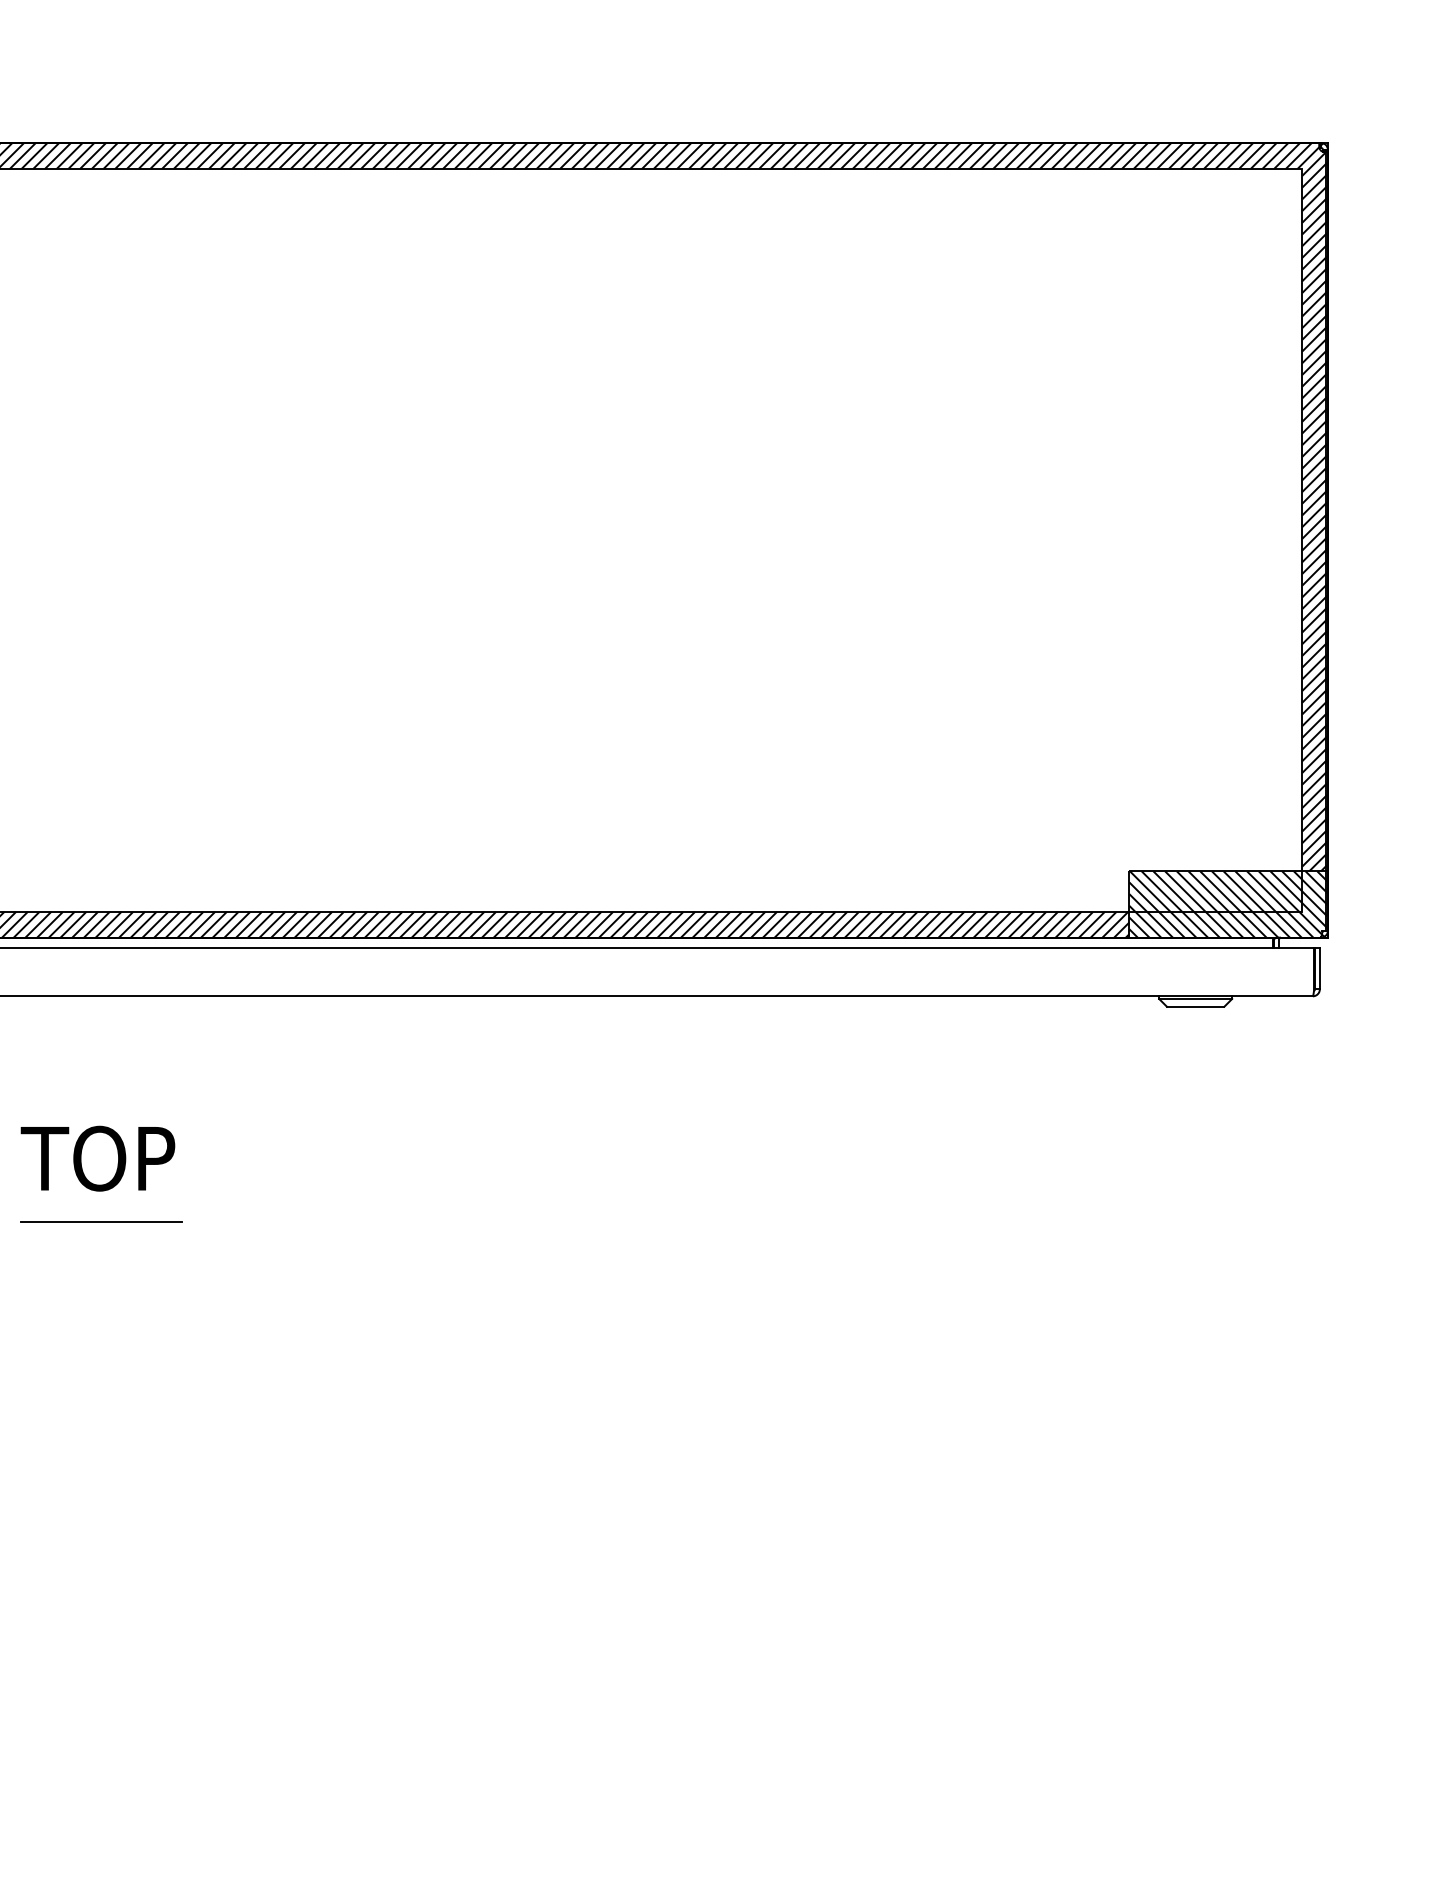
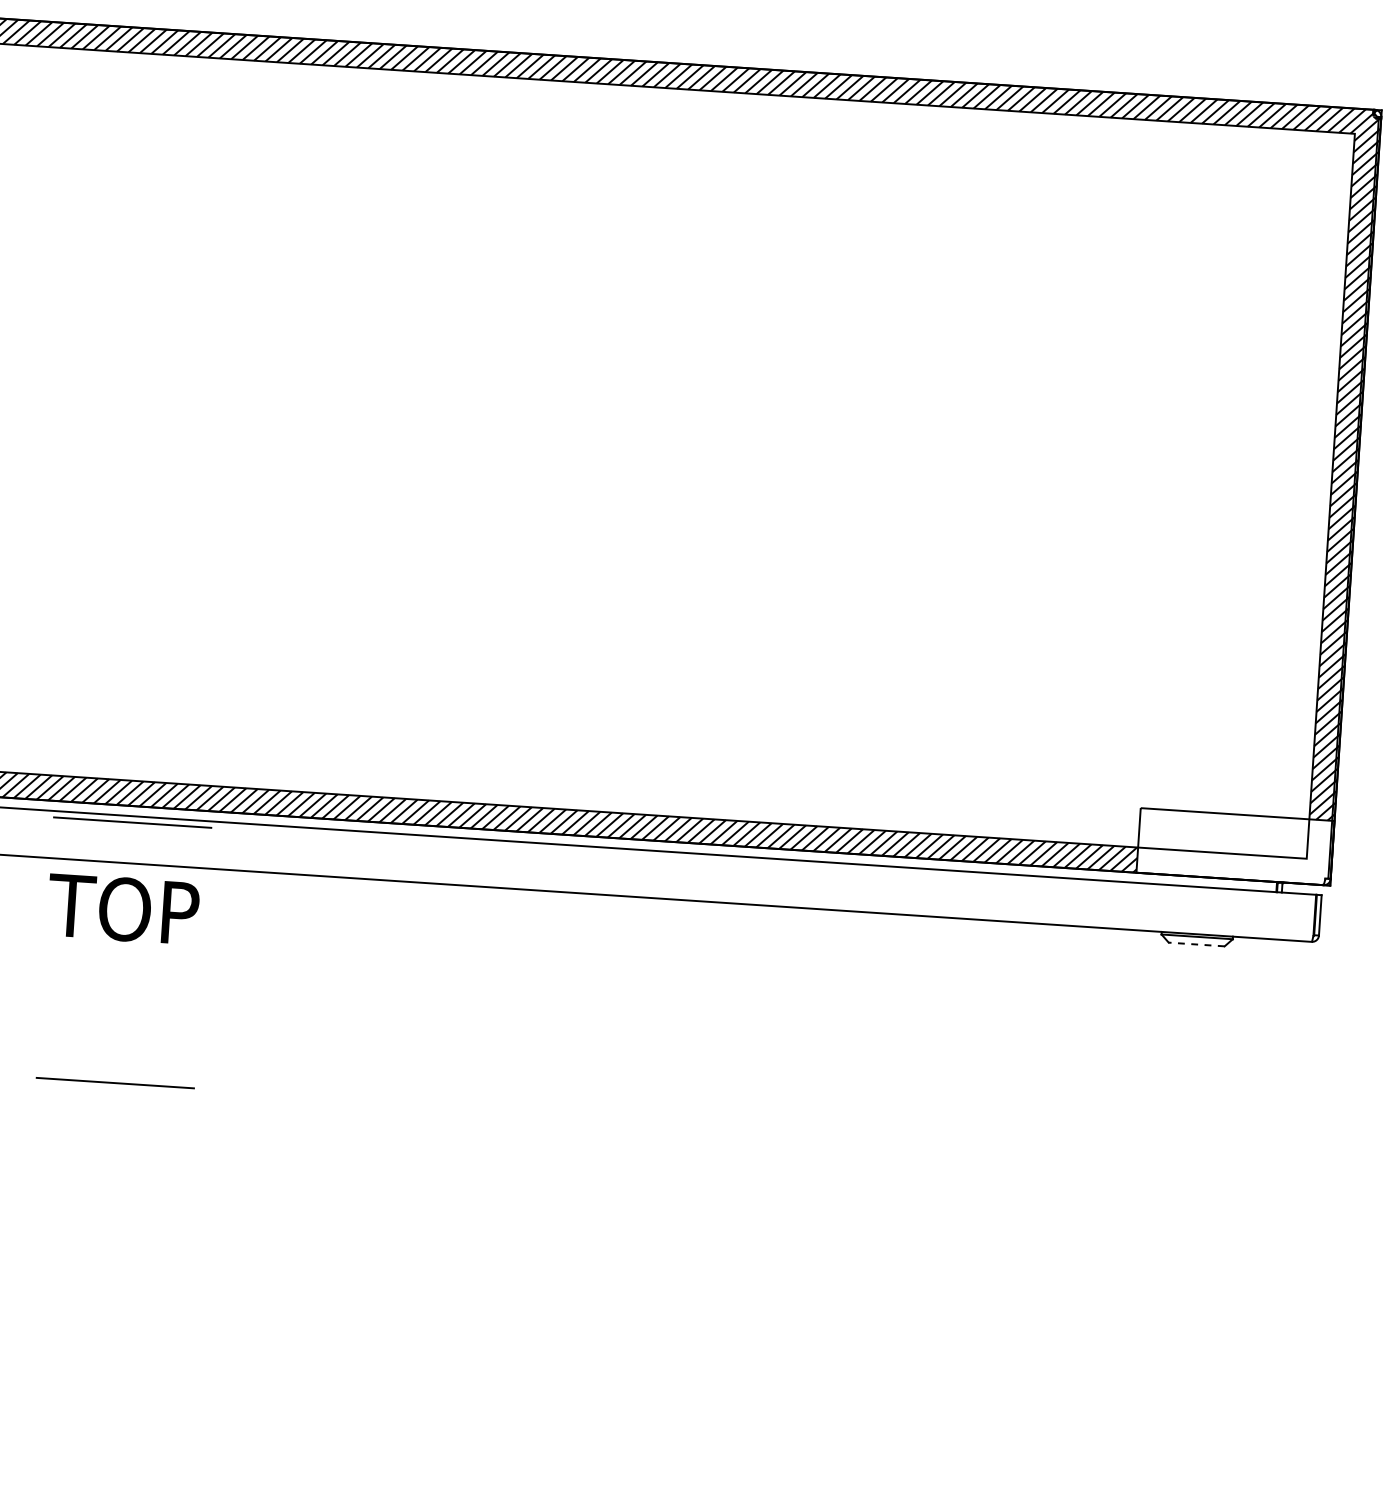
hatch: (1228, 904) -> (1235, 846), removed
line: (101, 954) -> (132, 822), added
line: (1195, 1006) -> (1196, 944), solid -> dashed
text: (97, 1158) -> (122, 909), moved

